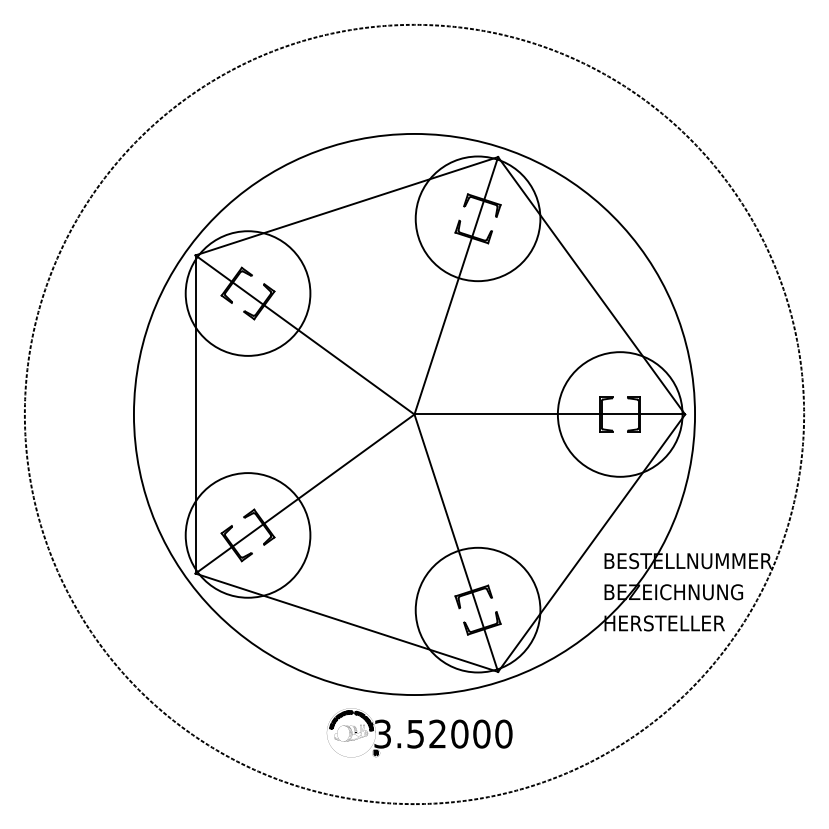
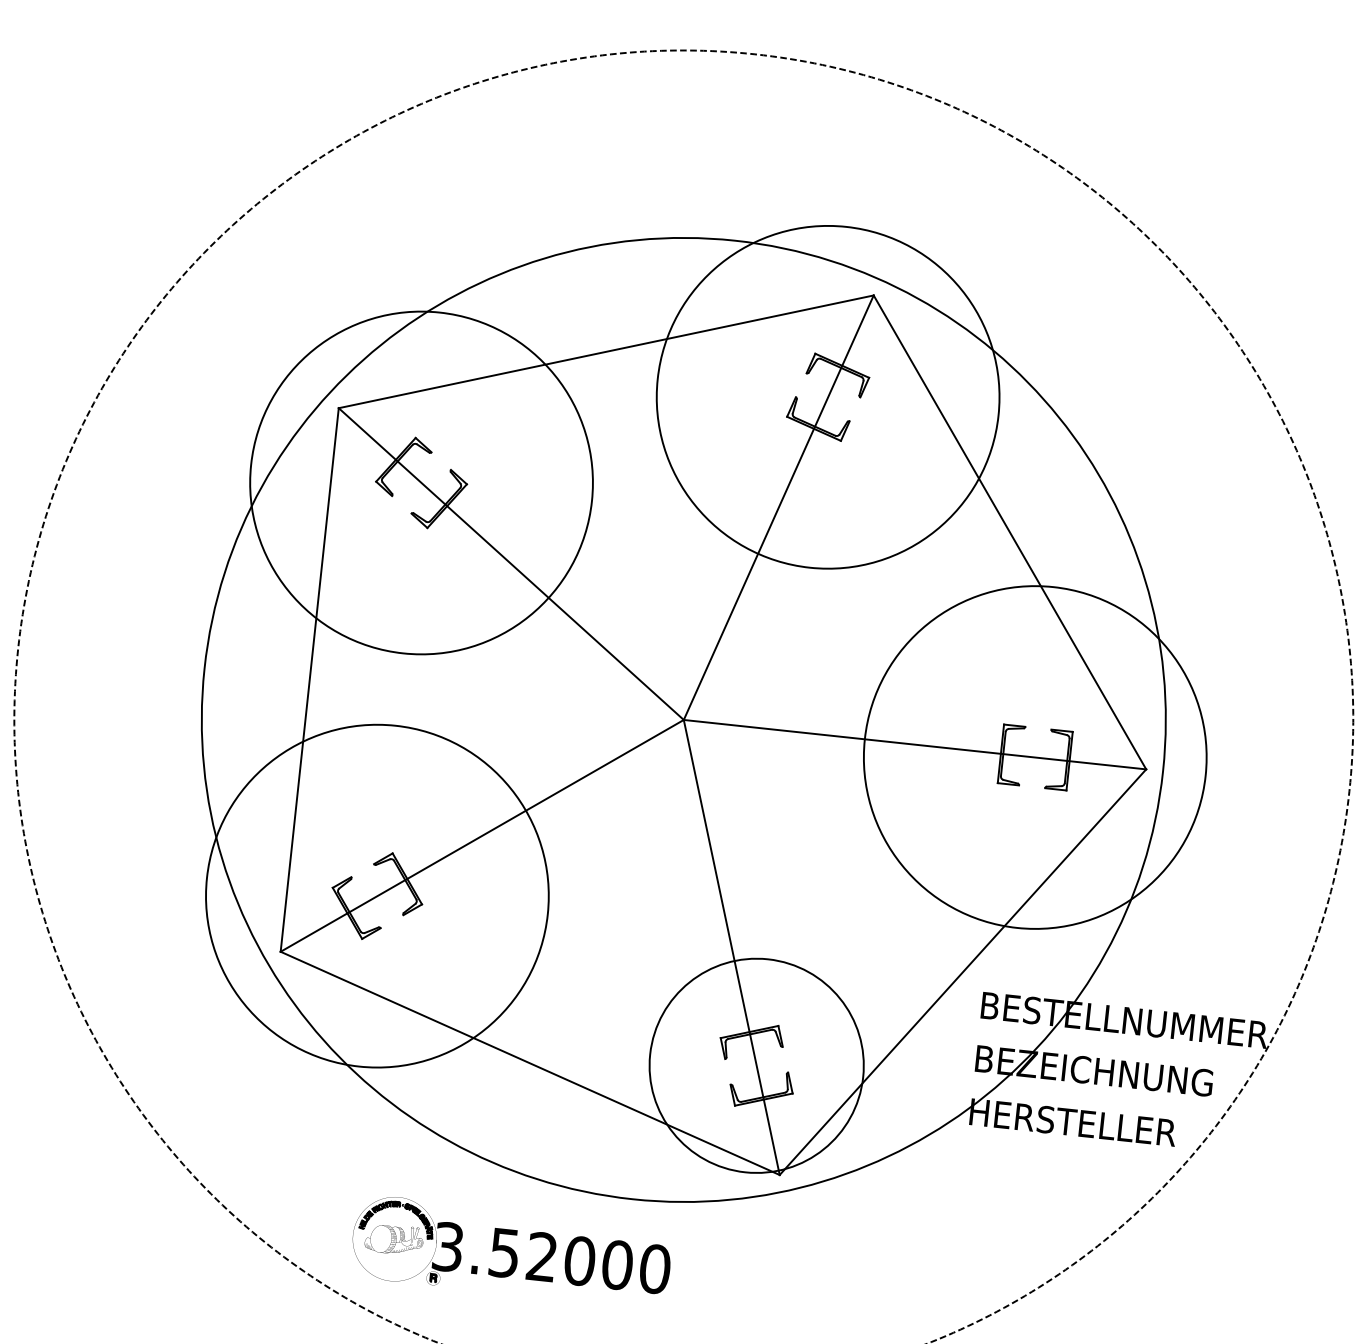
circle: (477, 218) -> (827, 396), size x1.6
circle: (247, 293) -> (420, 482), size x1.6
circle: (619, 414) -> (1034, 757), size x1.6
circle: (247, 535) -> (376, 896), size x1.6
part: (419, 732) -> (511, 1251), moved

